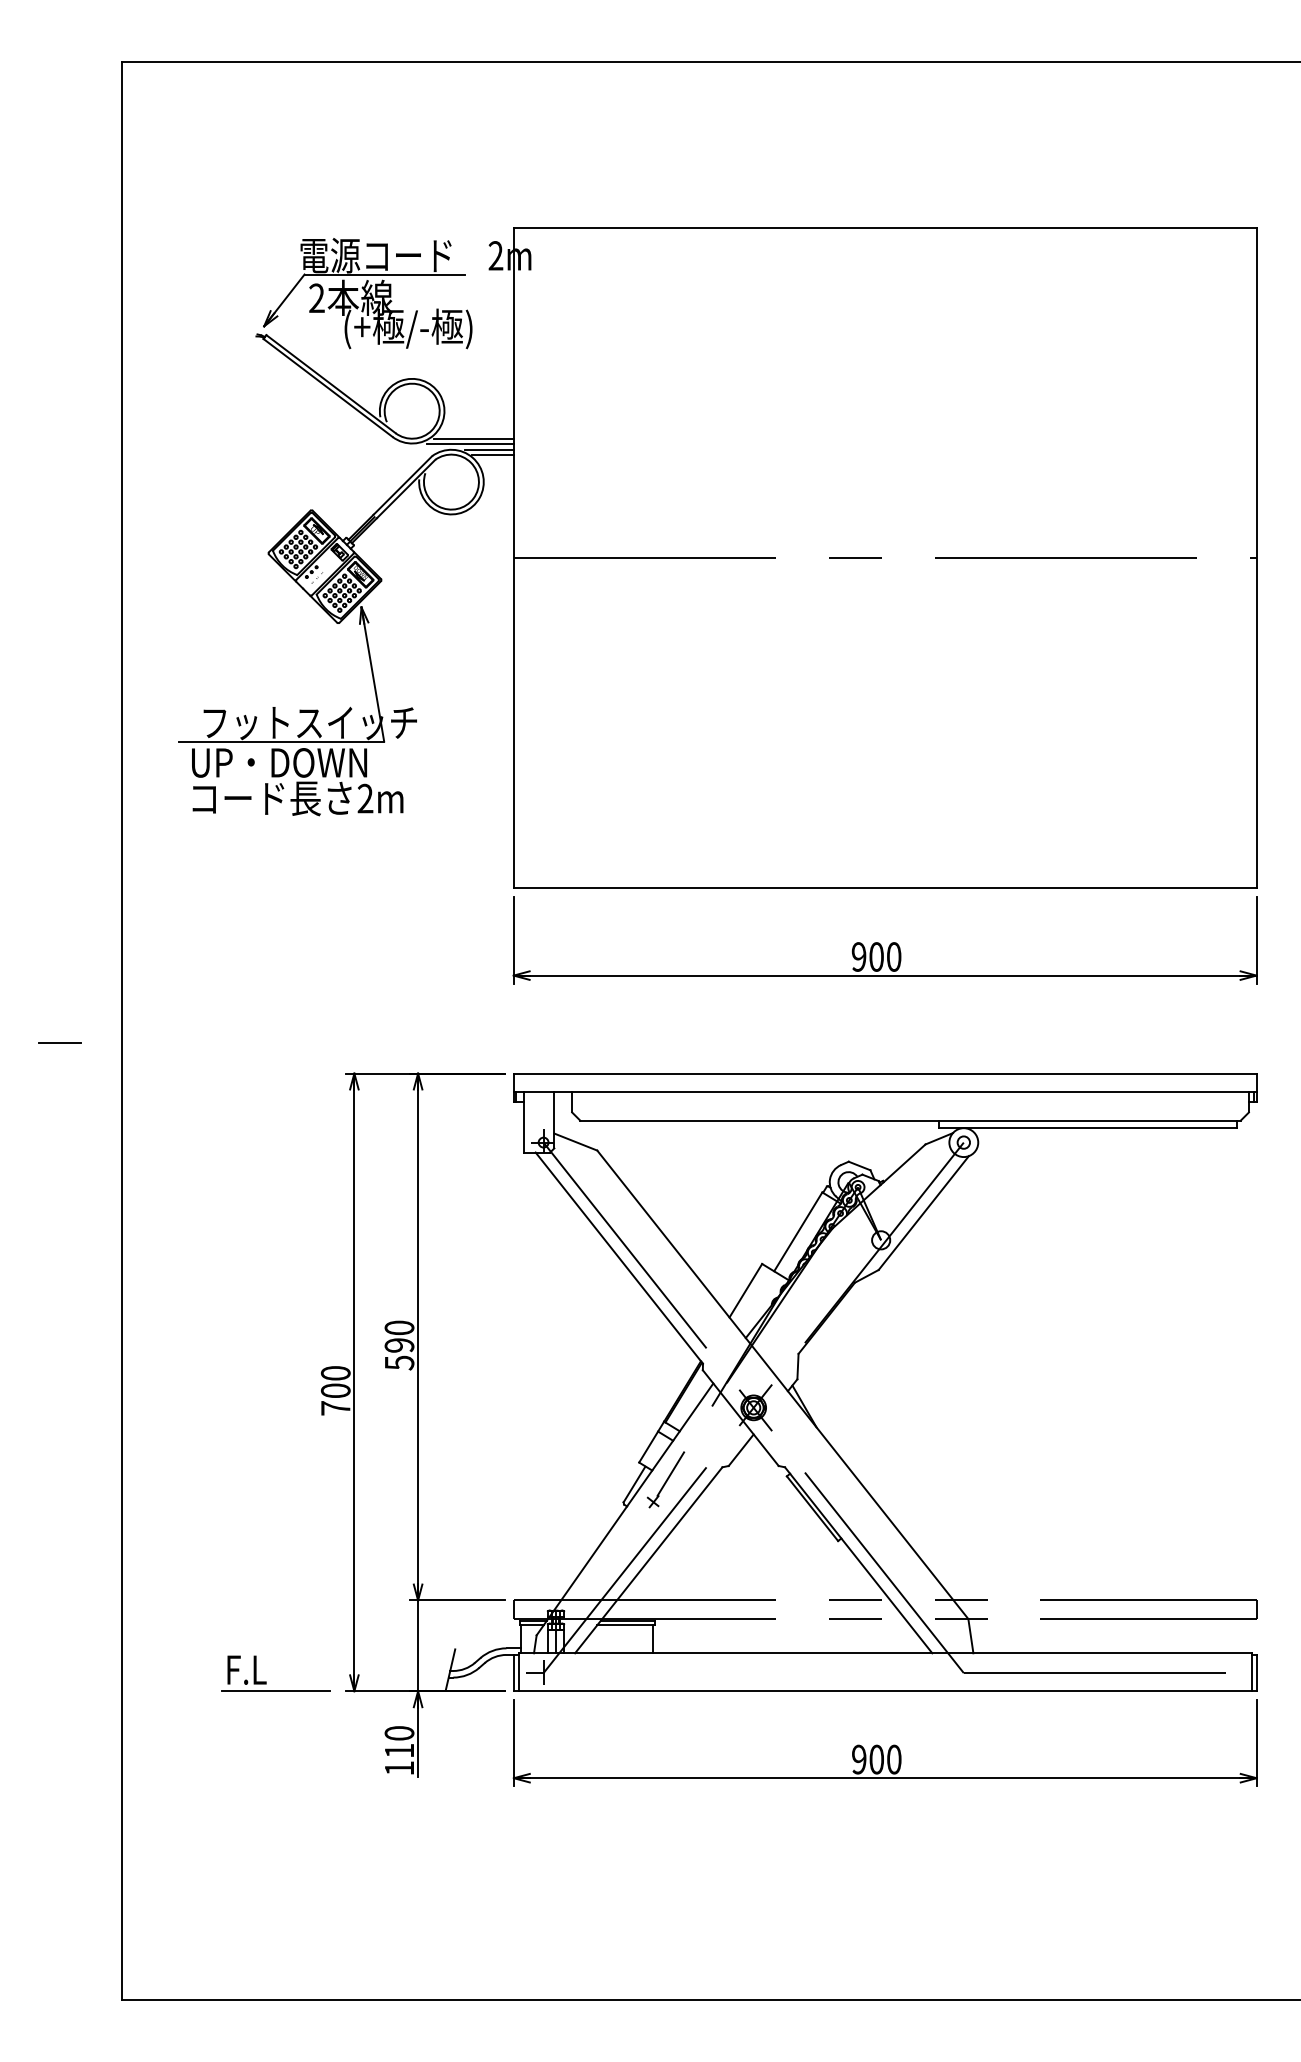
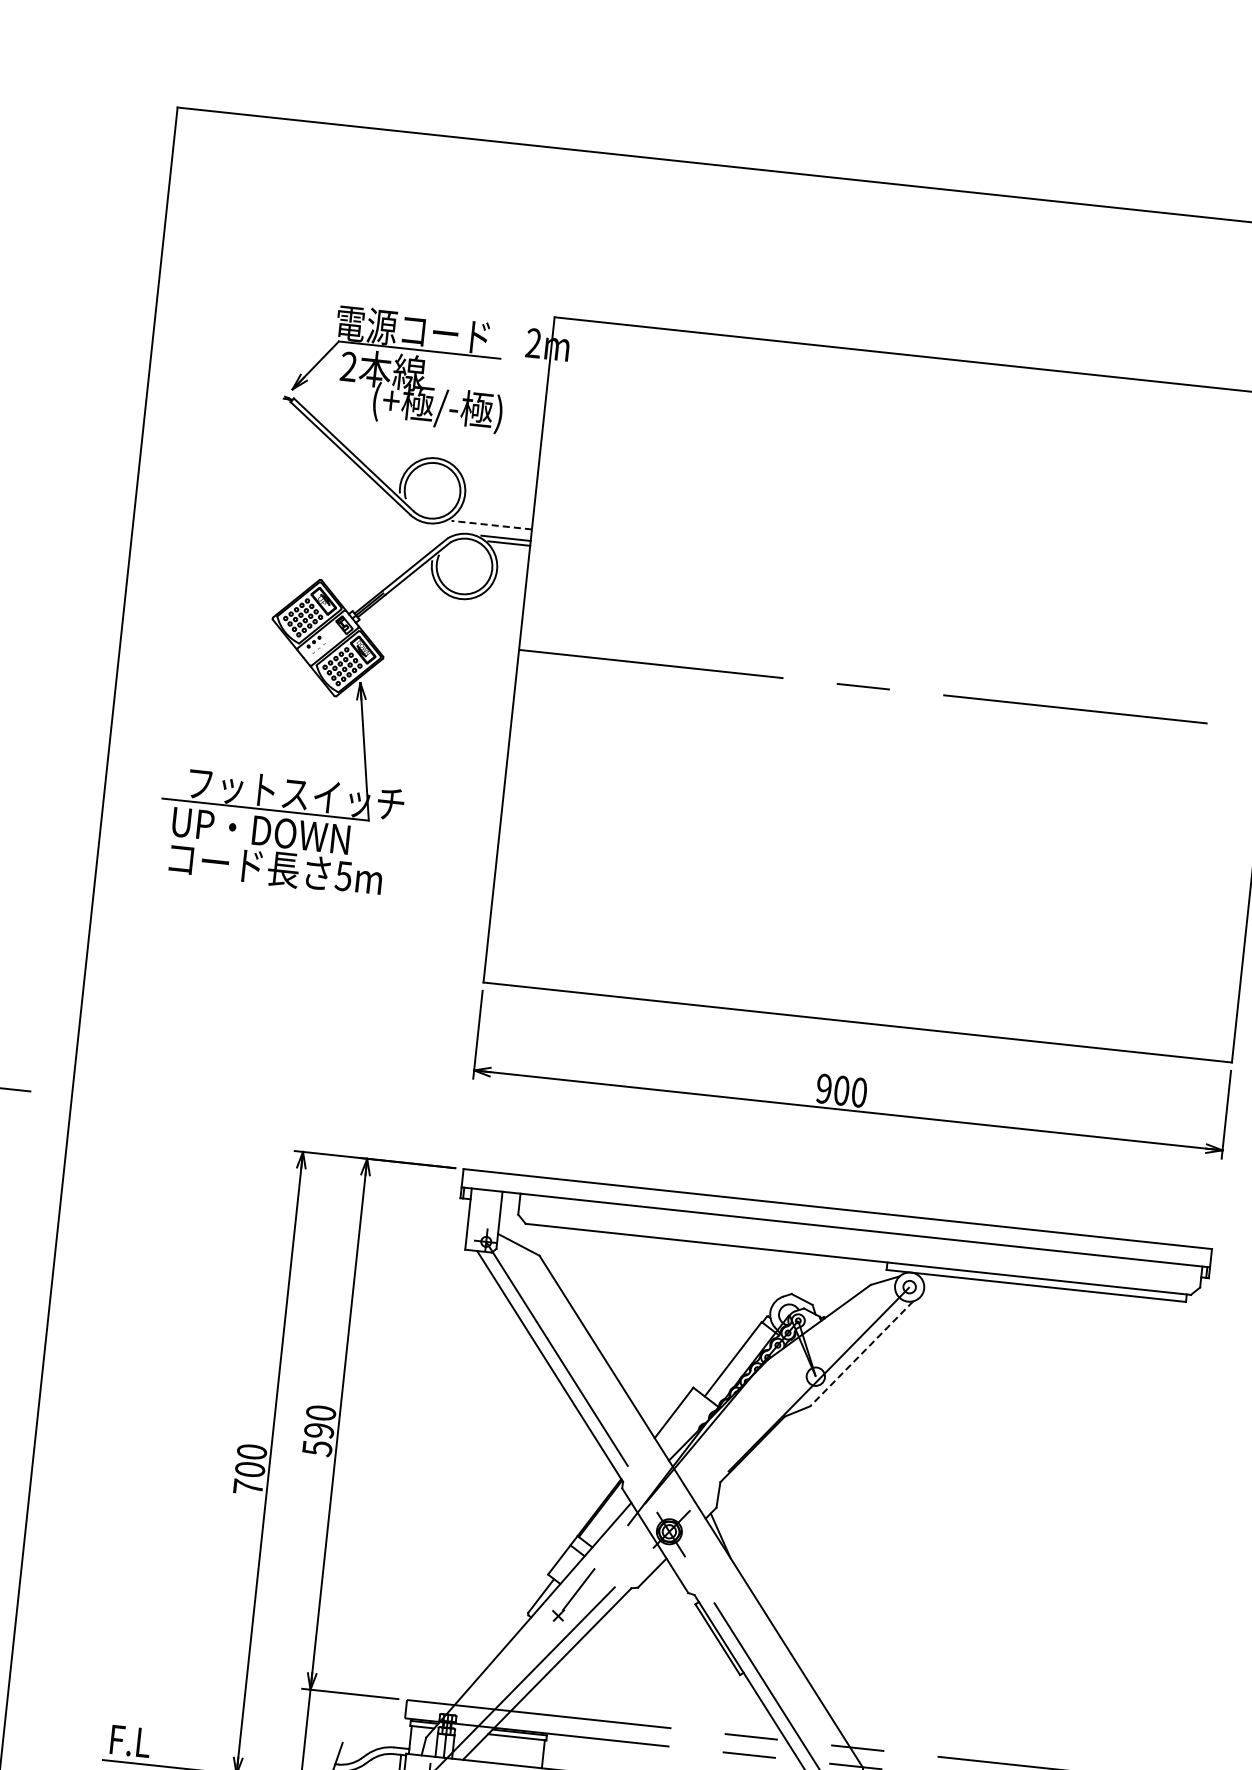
line: (473, 438) -> (491, 524), solid -> dashed
line: (470, 443) -> (487, 529), removed
text: (365, 798) -> (343, 876), 2m -> 5m
line: (923, 1213) -> (861, 1354), solid -> dashed

